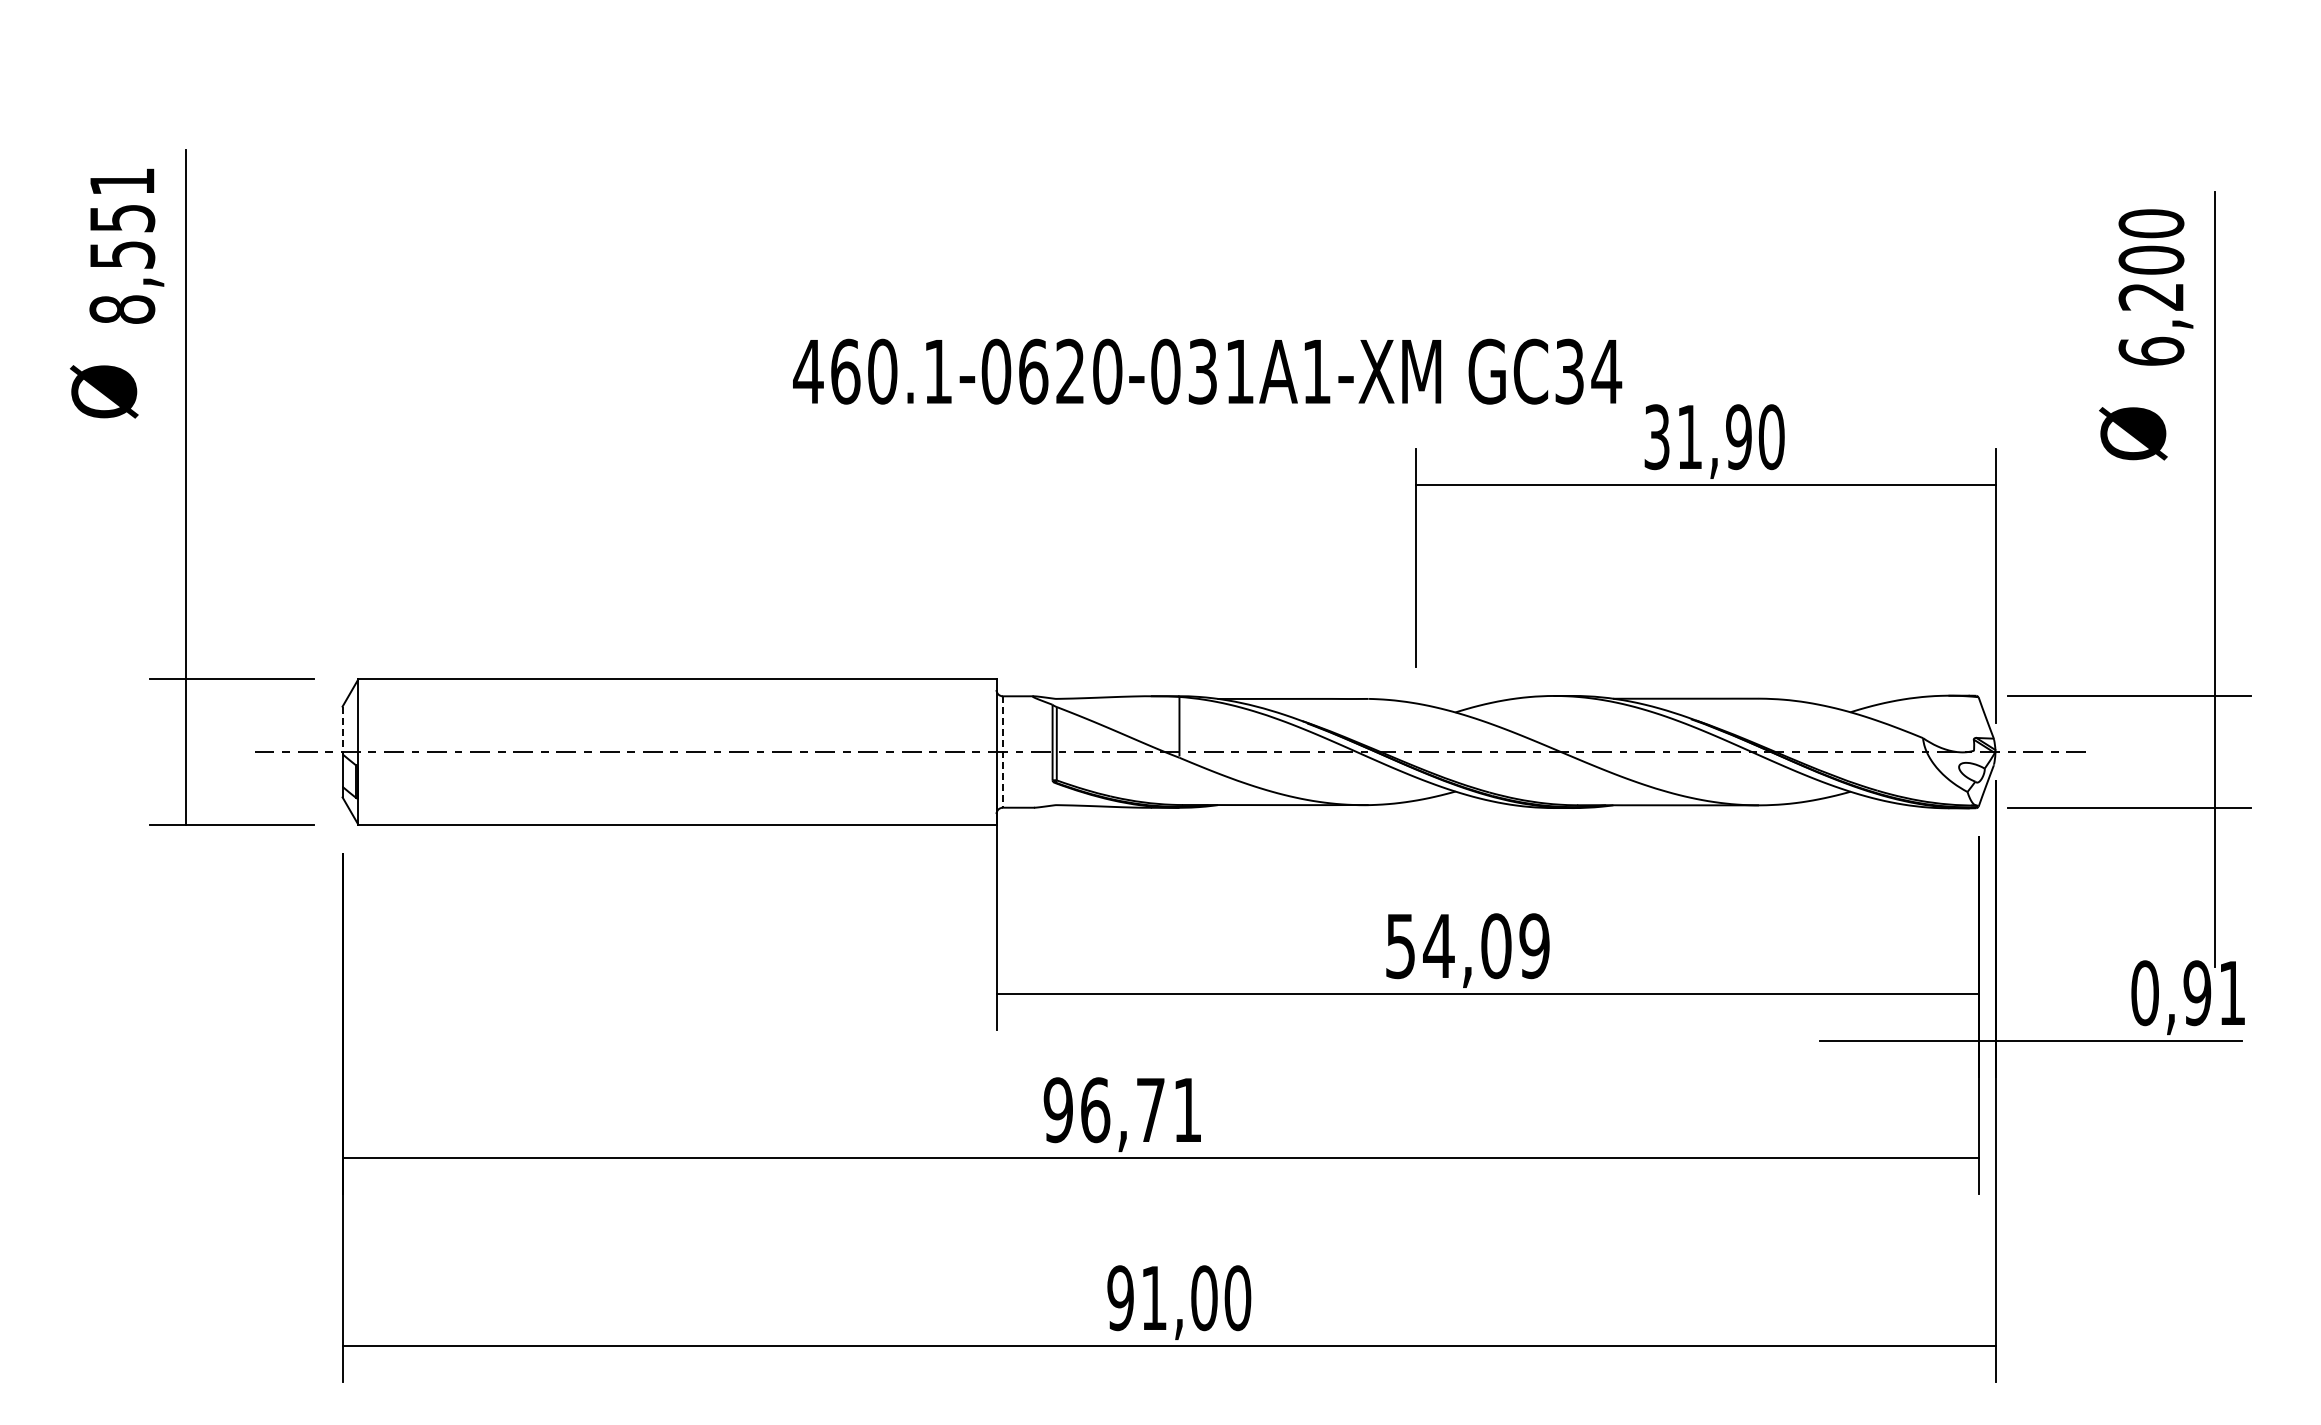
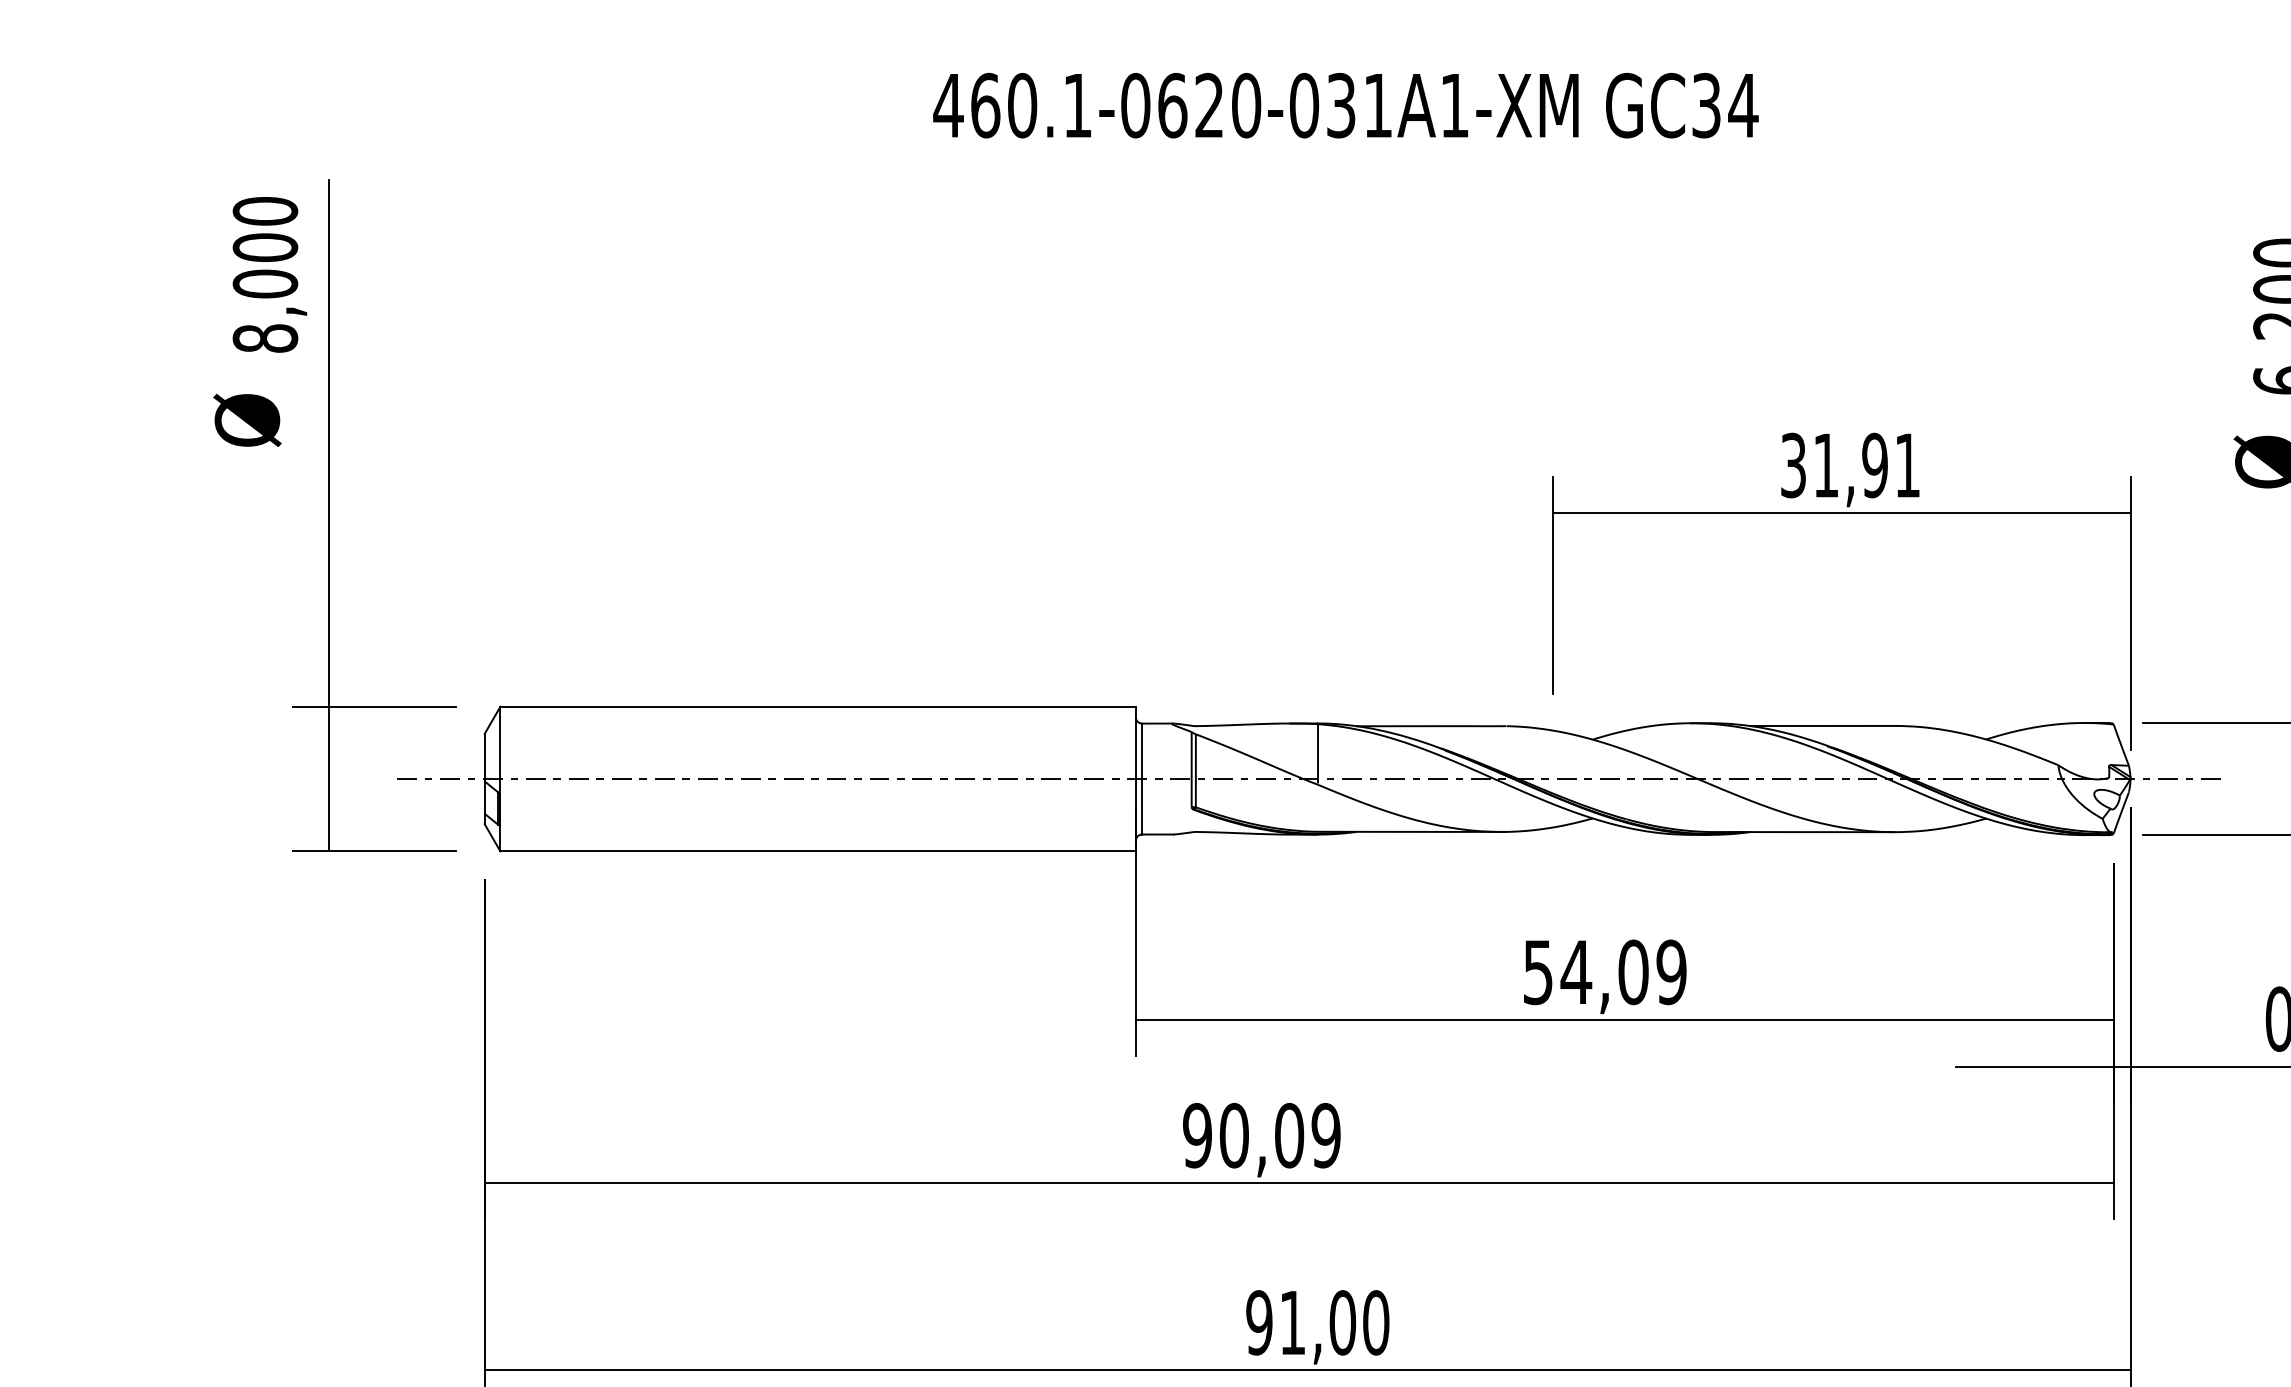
text: (122, 218) -> (265, 247), 8,551 -> 8,000
text: (1207, 371) -> (1345, 105), moved
text: (1771, 437) -> (1907, 465), 31,90 -> 31,91
line: (342, 730) -> (484, 757), dashed -> solid
line: (1002, 752) -> (1141, 779), dashed -> solid
text: (1141, 1110) -> (1280, 1135), 96,71 -> 90,09

